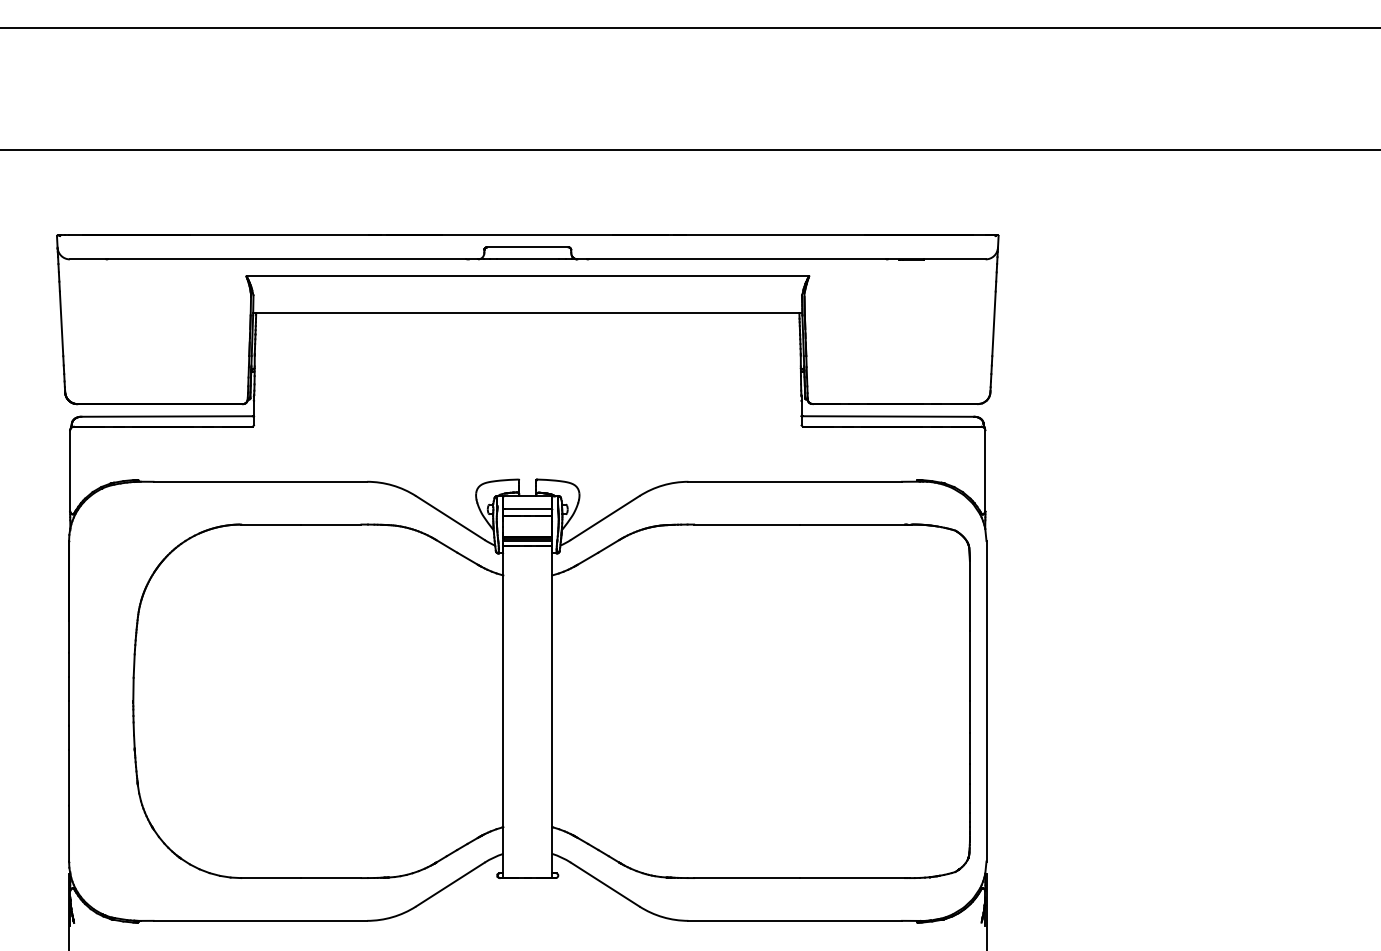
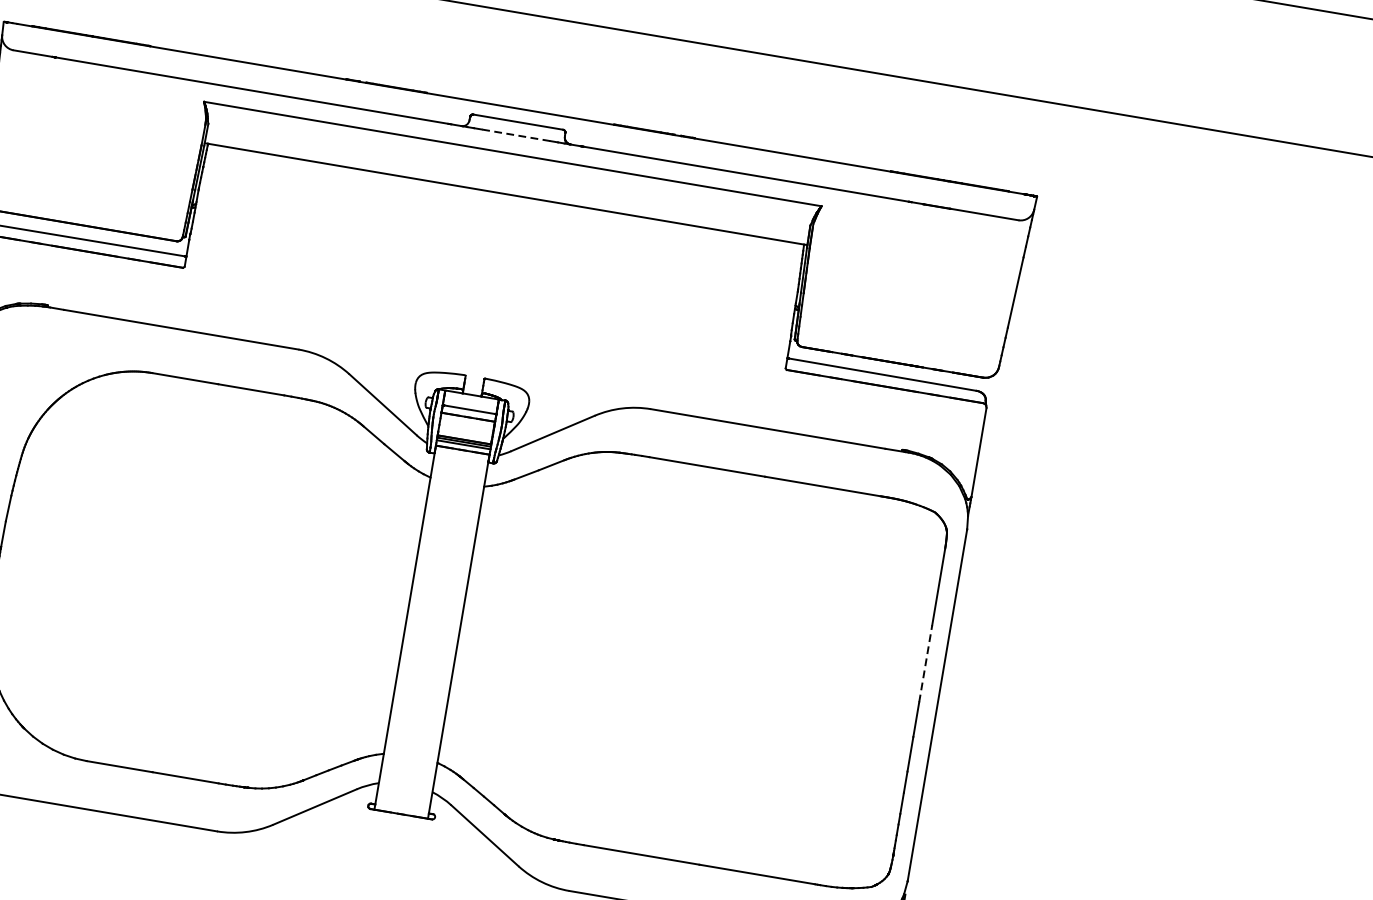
line: (527, 259) -> (515, 135), solid -> dashed
line: (969, 665) -> (925, 662), solid -> dashed

